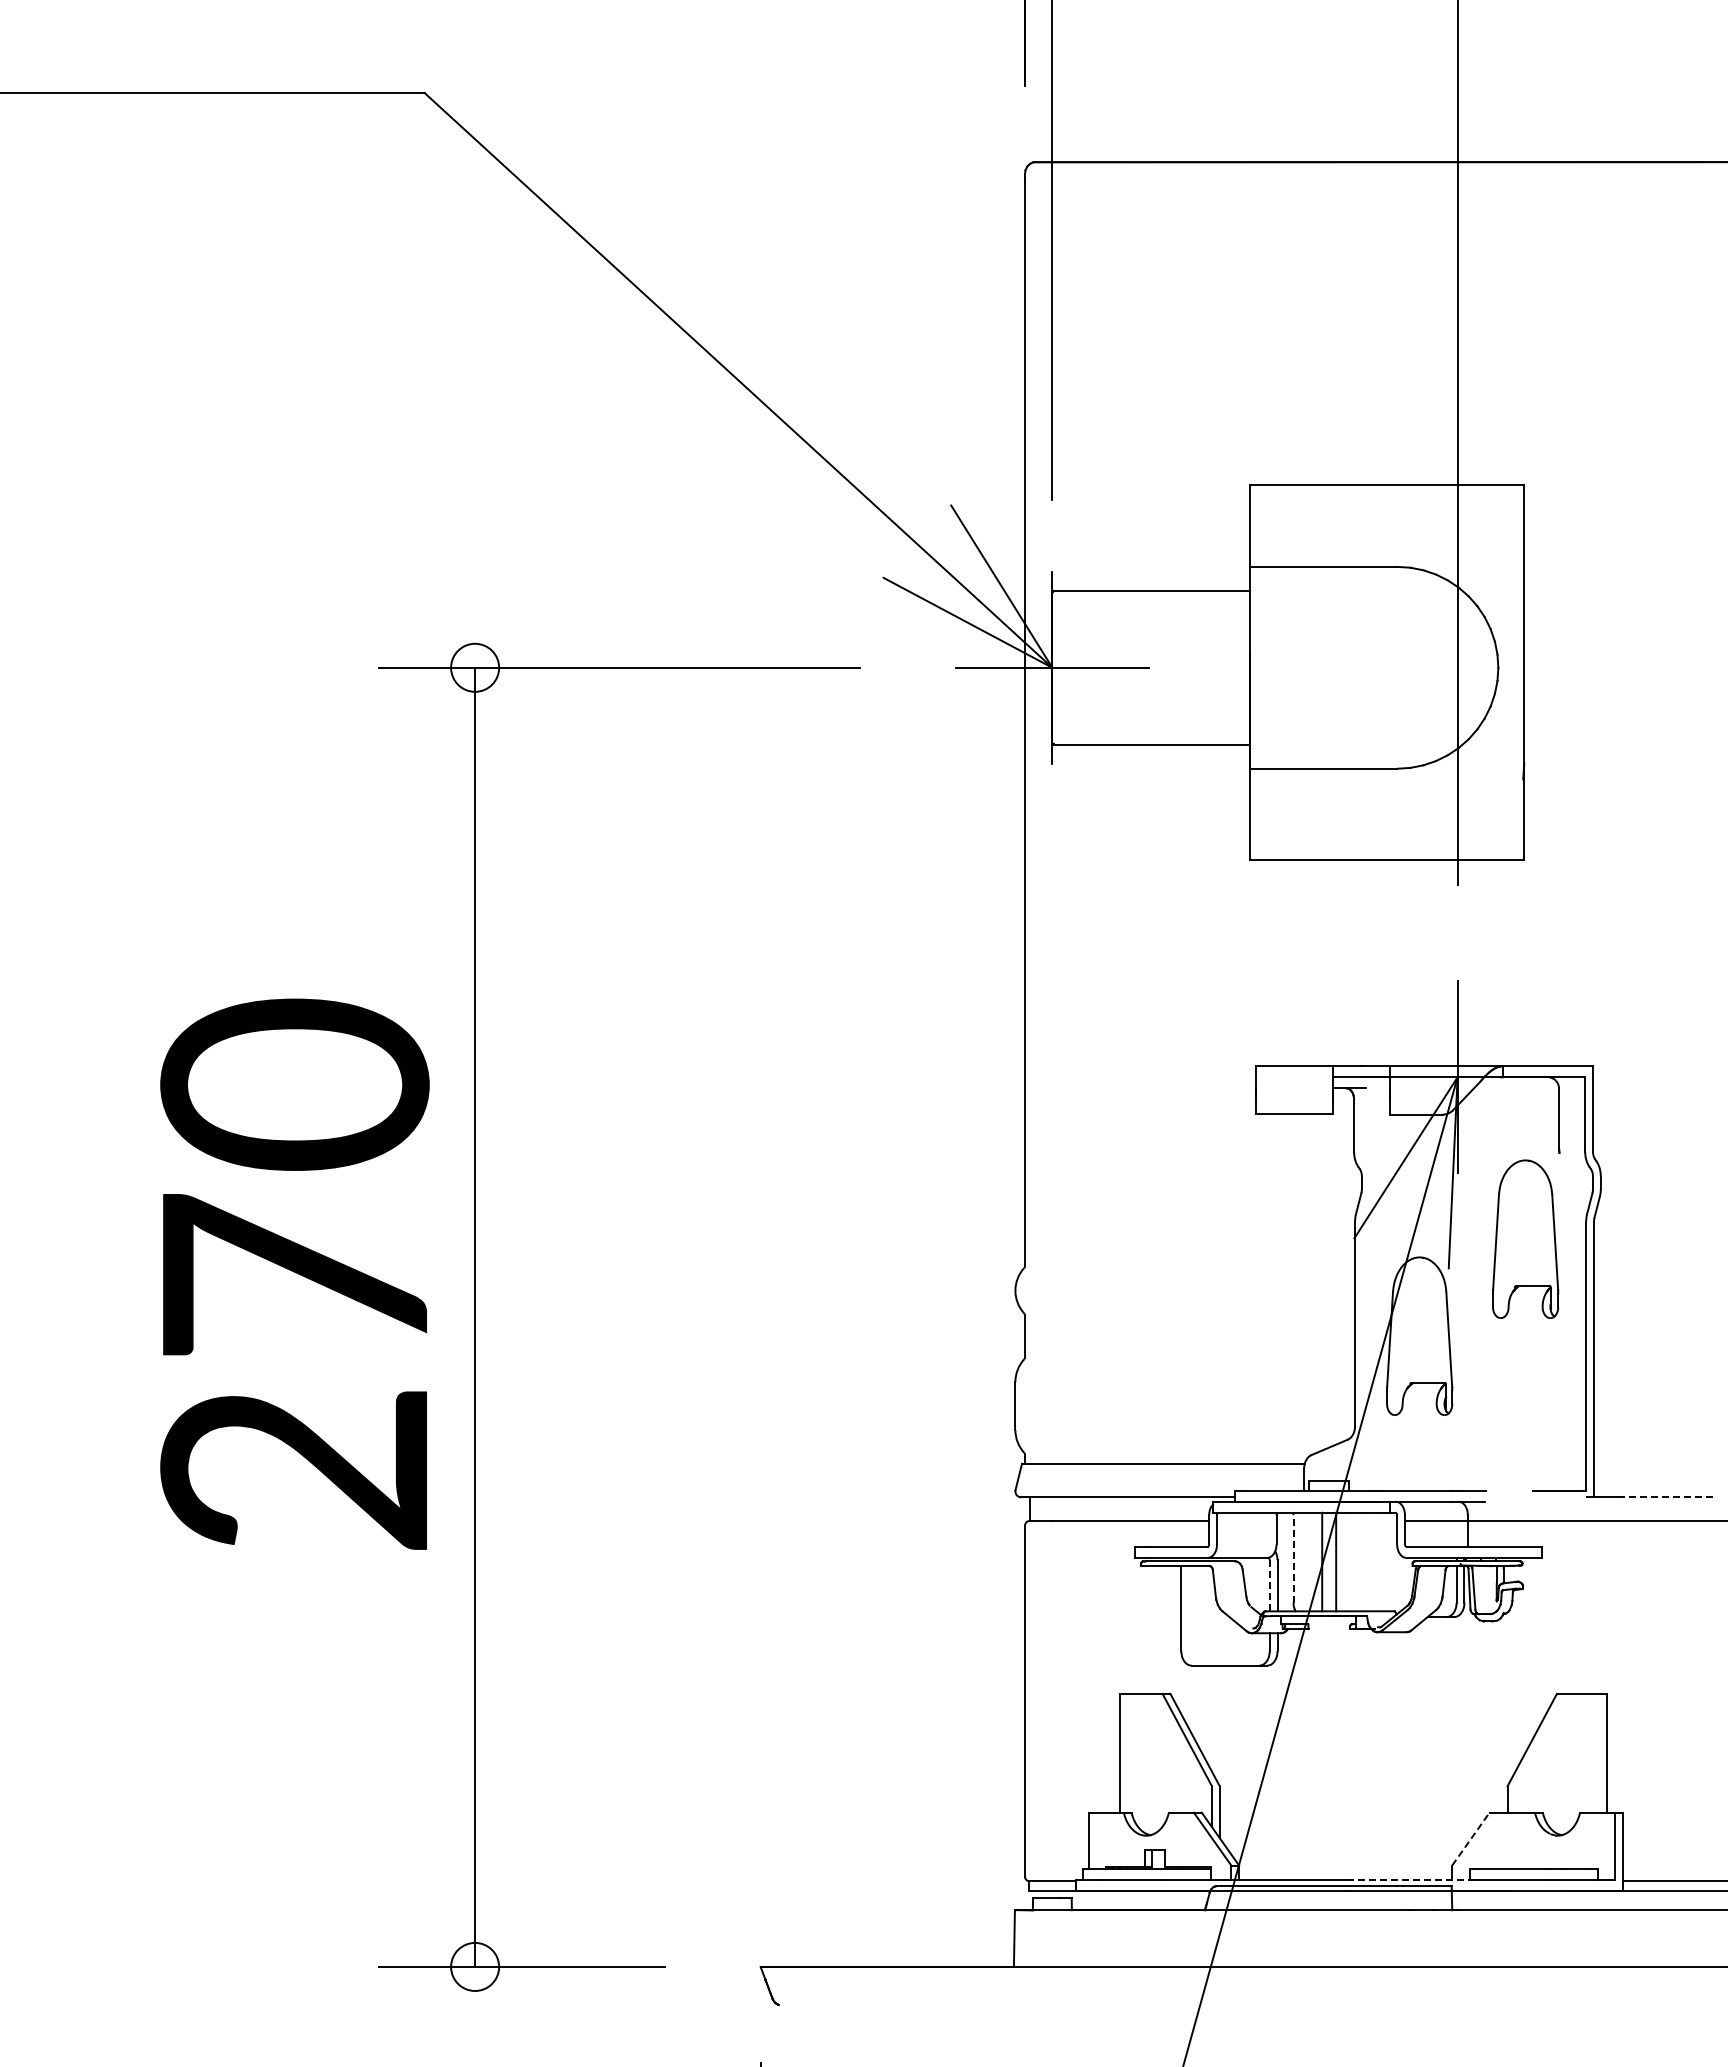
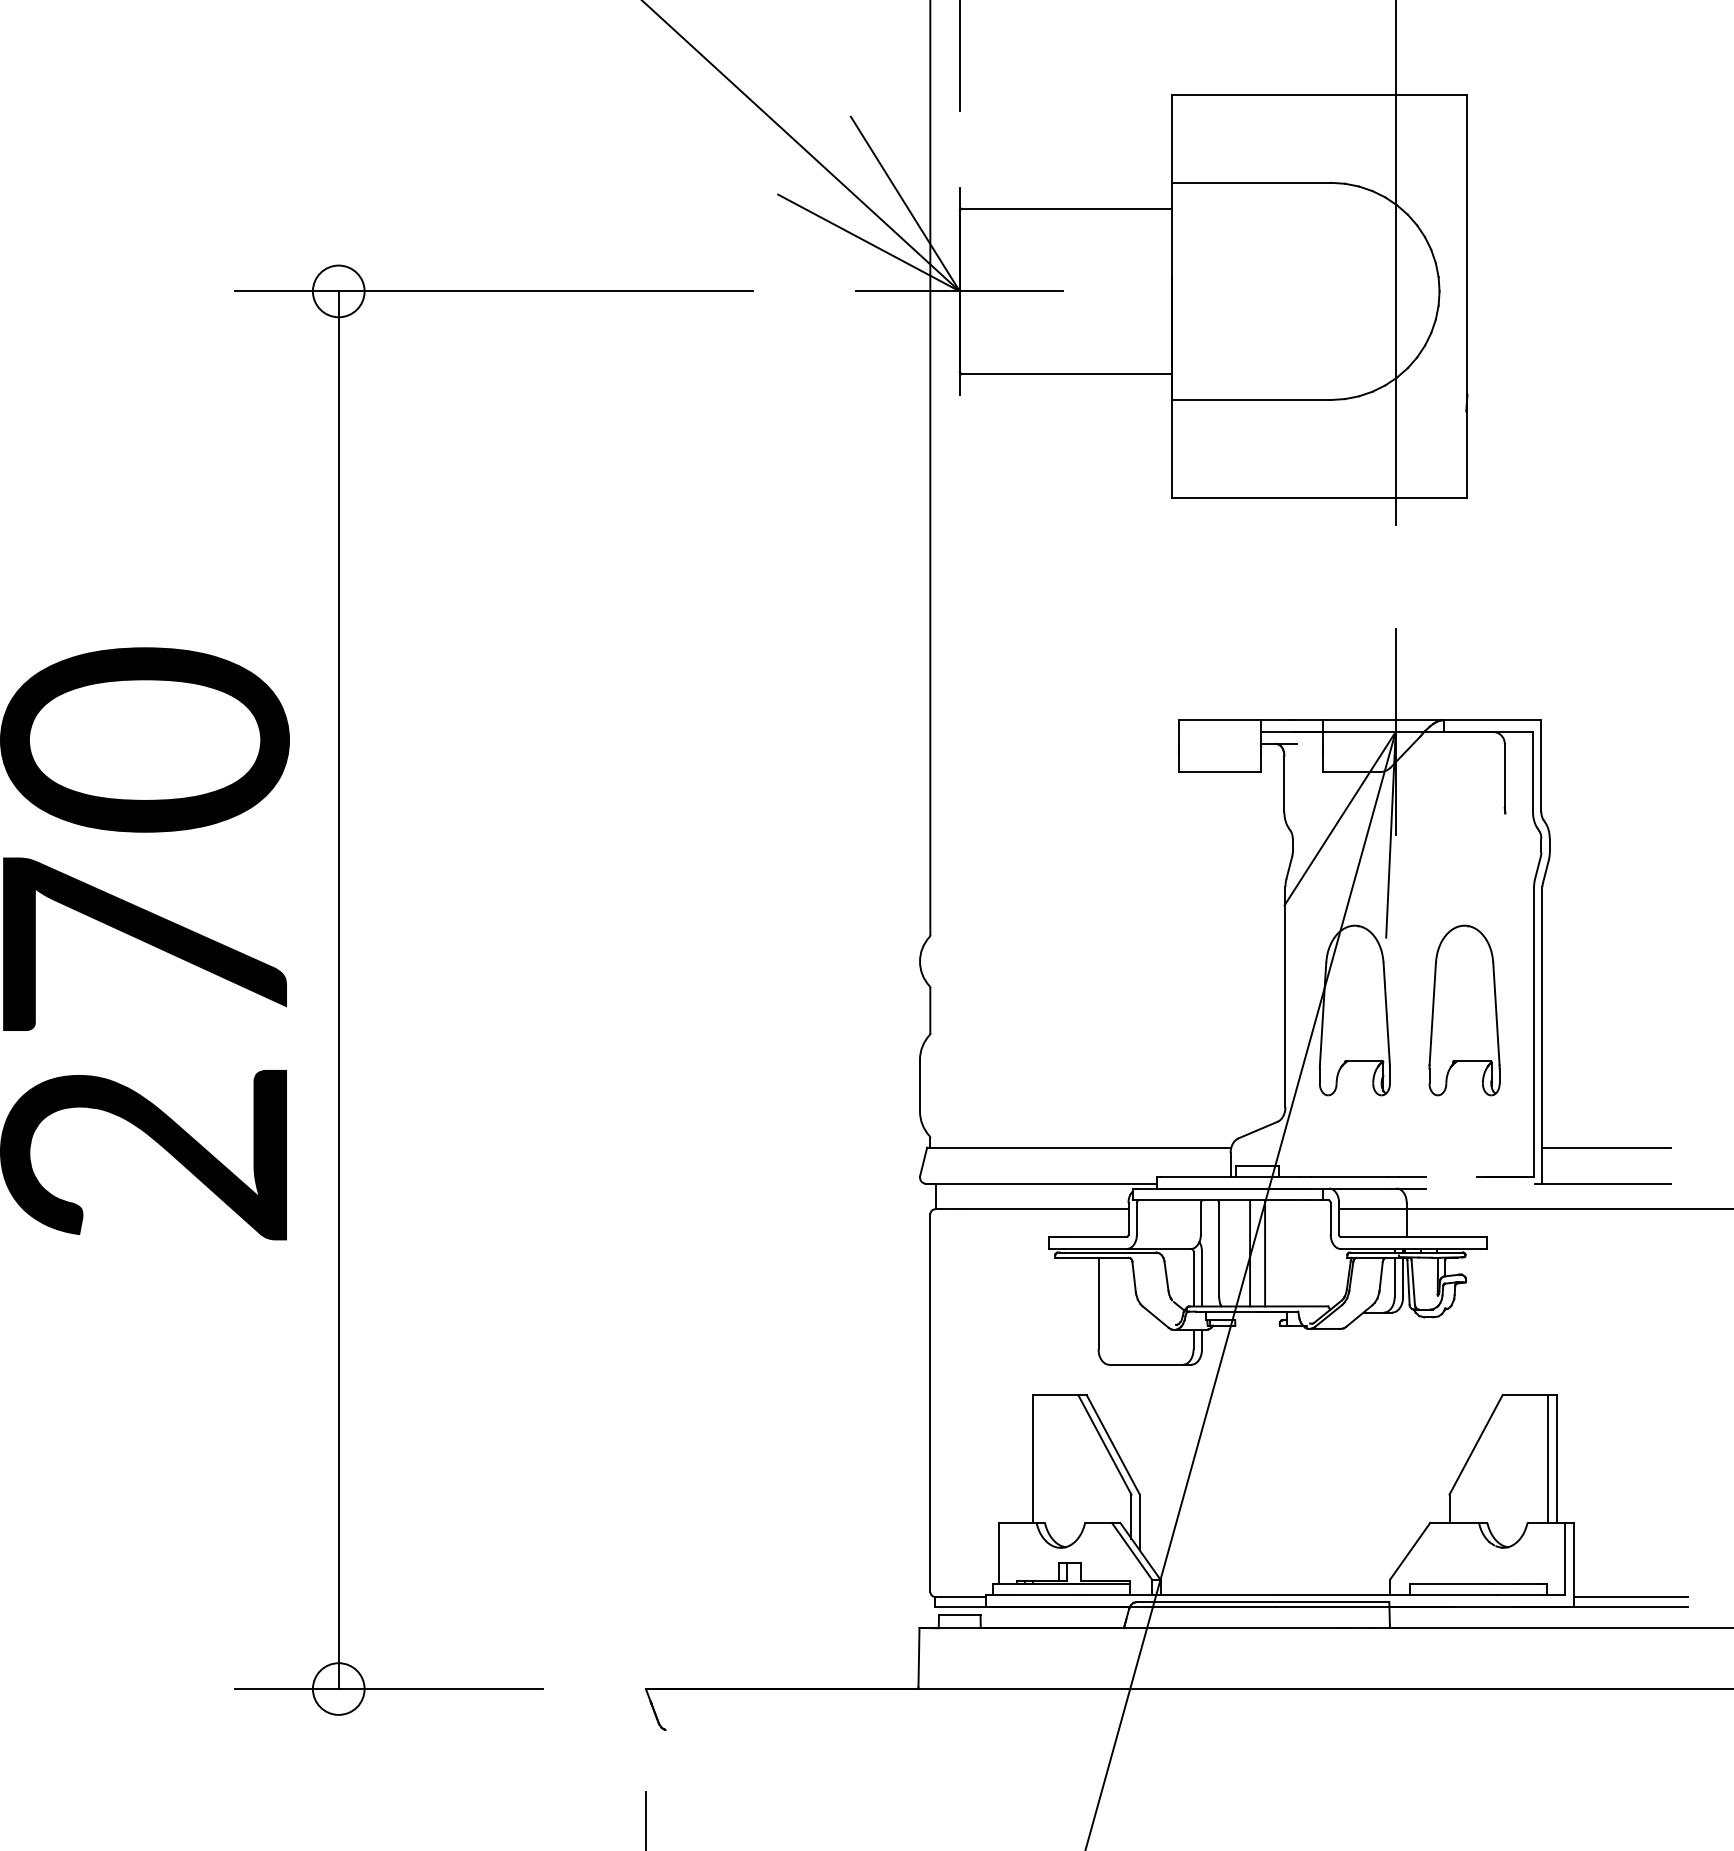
part: (1525, 1238) -> (1464, 1009), moved
line: (1653, 1463) -> (1606, 1147), added
line: (1665, 1497) -> (1619, 1184), dashed -> solid
line: (1293, 1558) -> (1219, 1249), dashed -> solid
line: (1269, 1585) -> (1193, 1278), dashed -> solid
line: (1599, 1752) -> (1548, 1458), added
line: (1471, 1838) -> (1410, 1550), dashed -> solid
line: (1410, 1879) -> (1345, 1594), dashed -> solid

